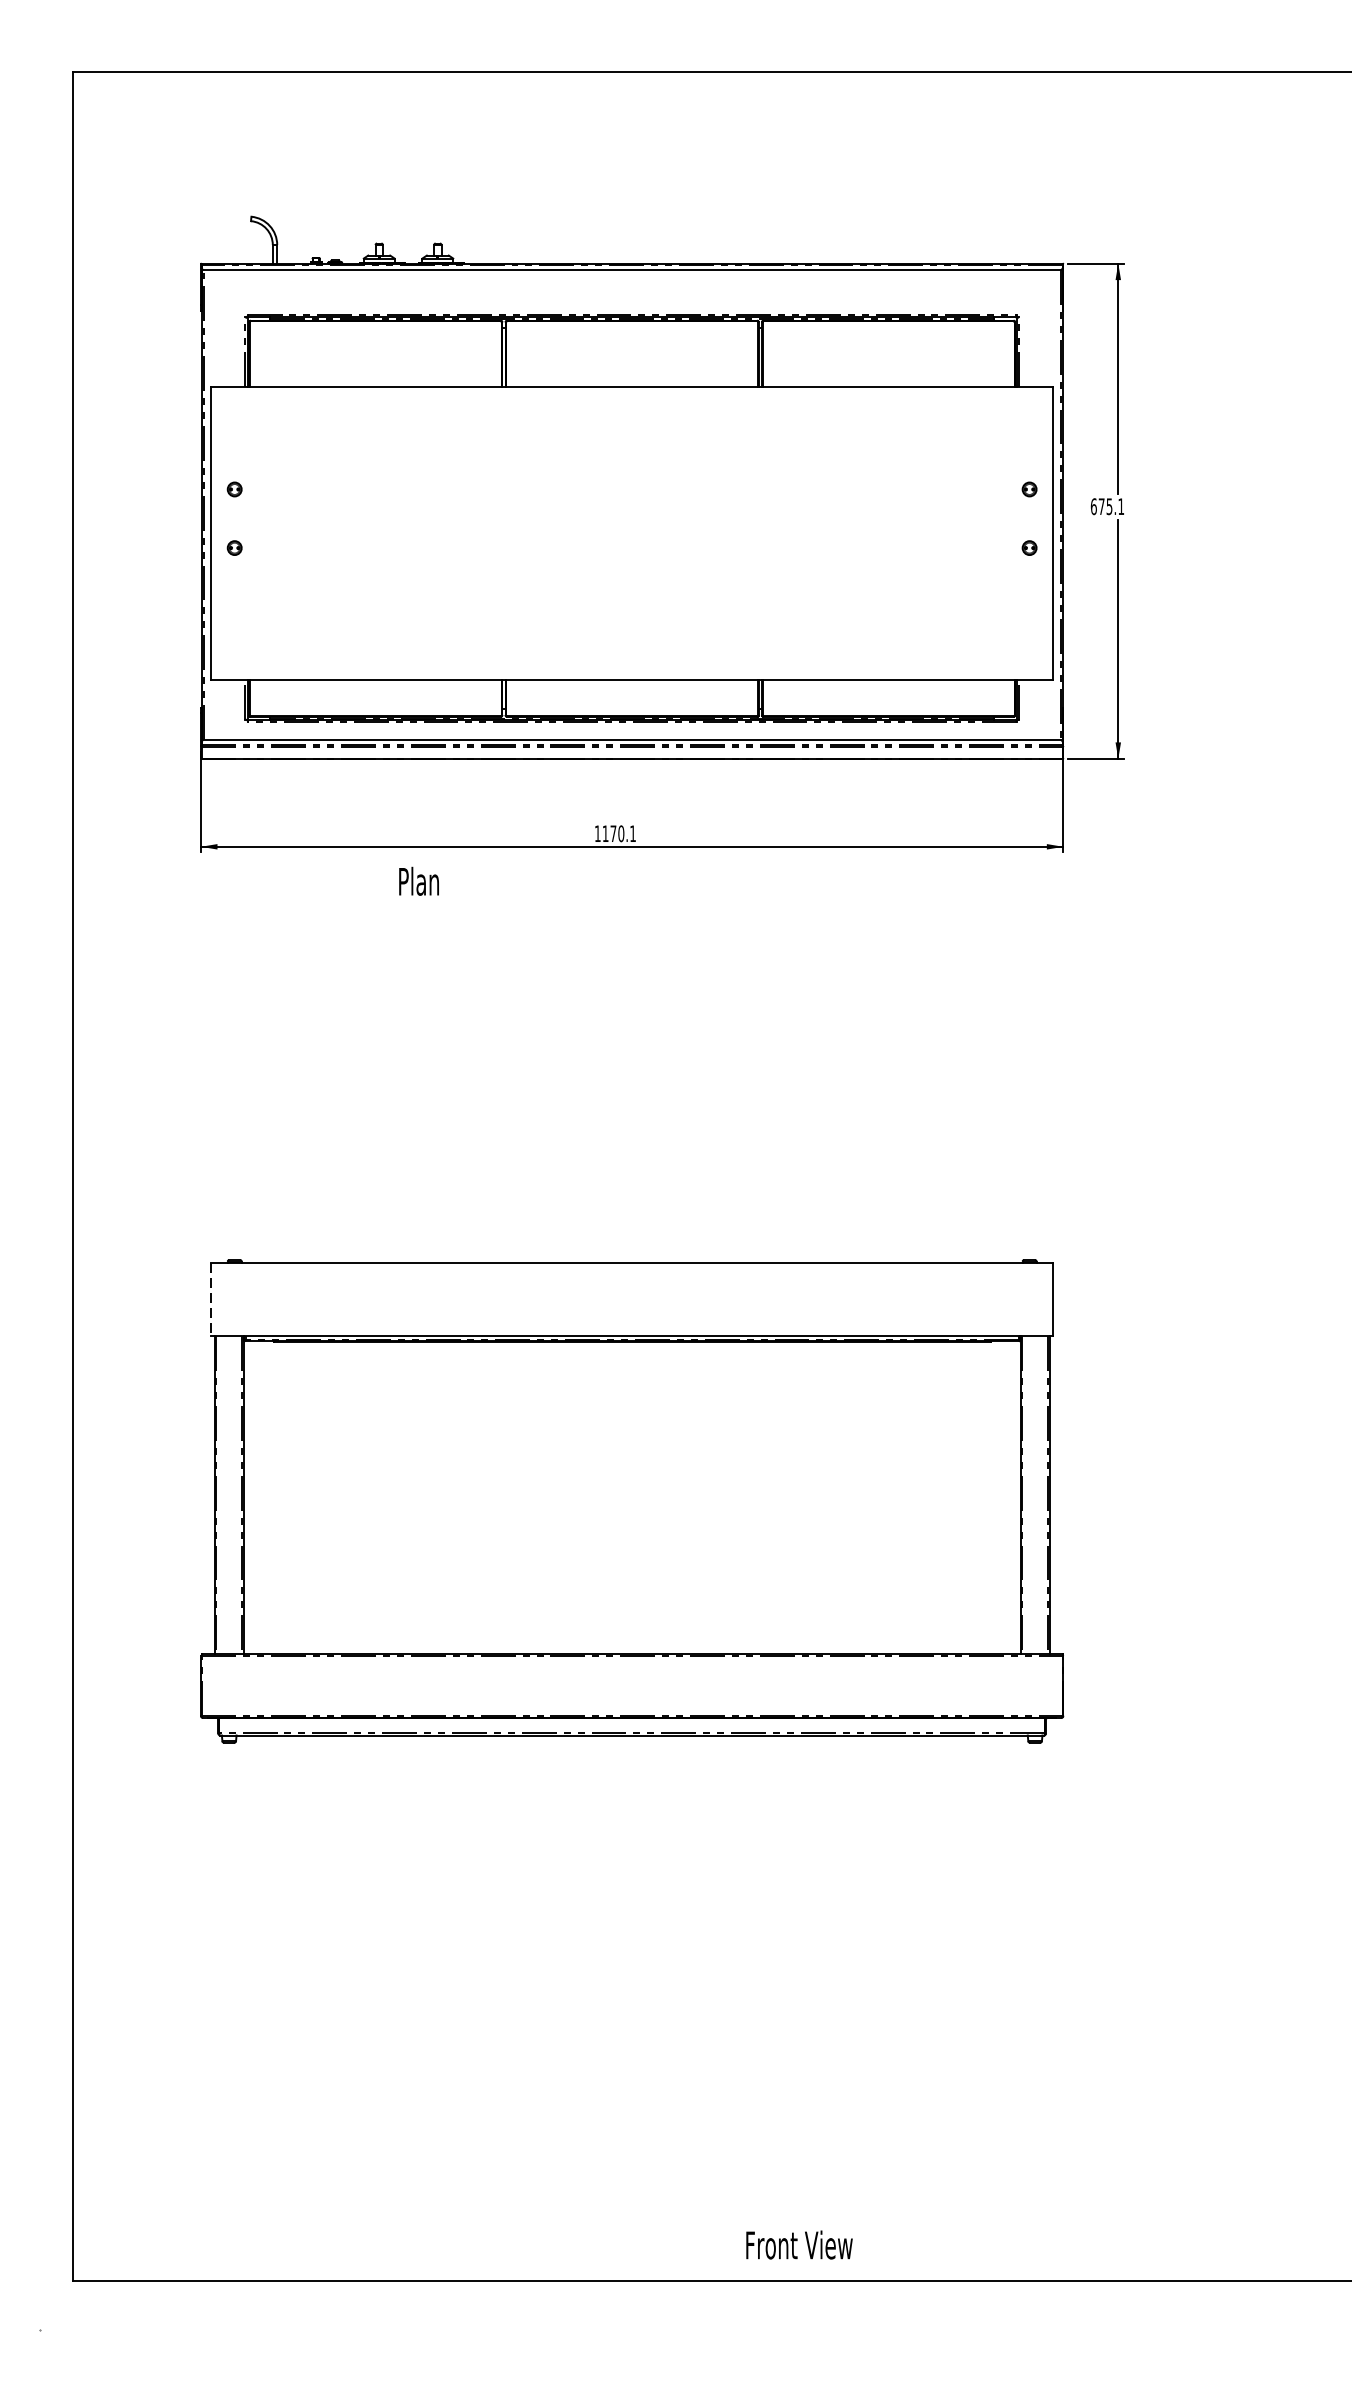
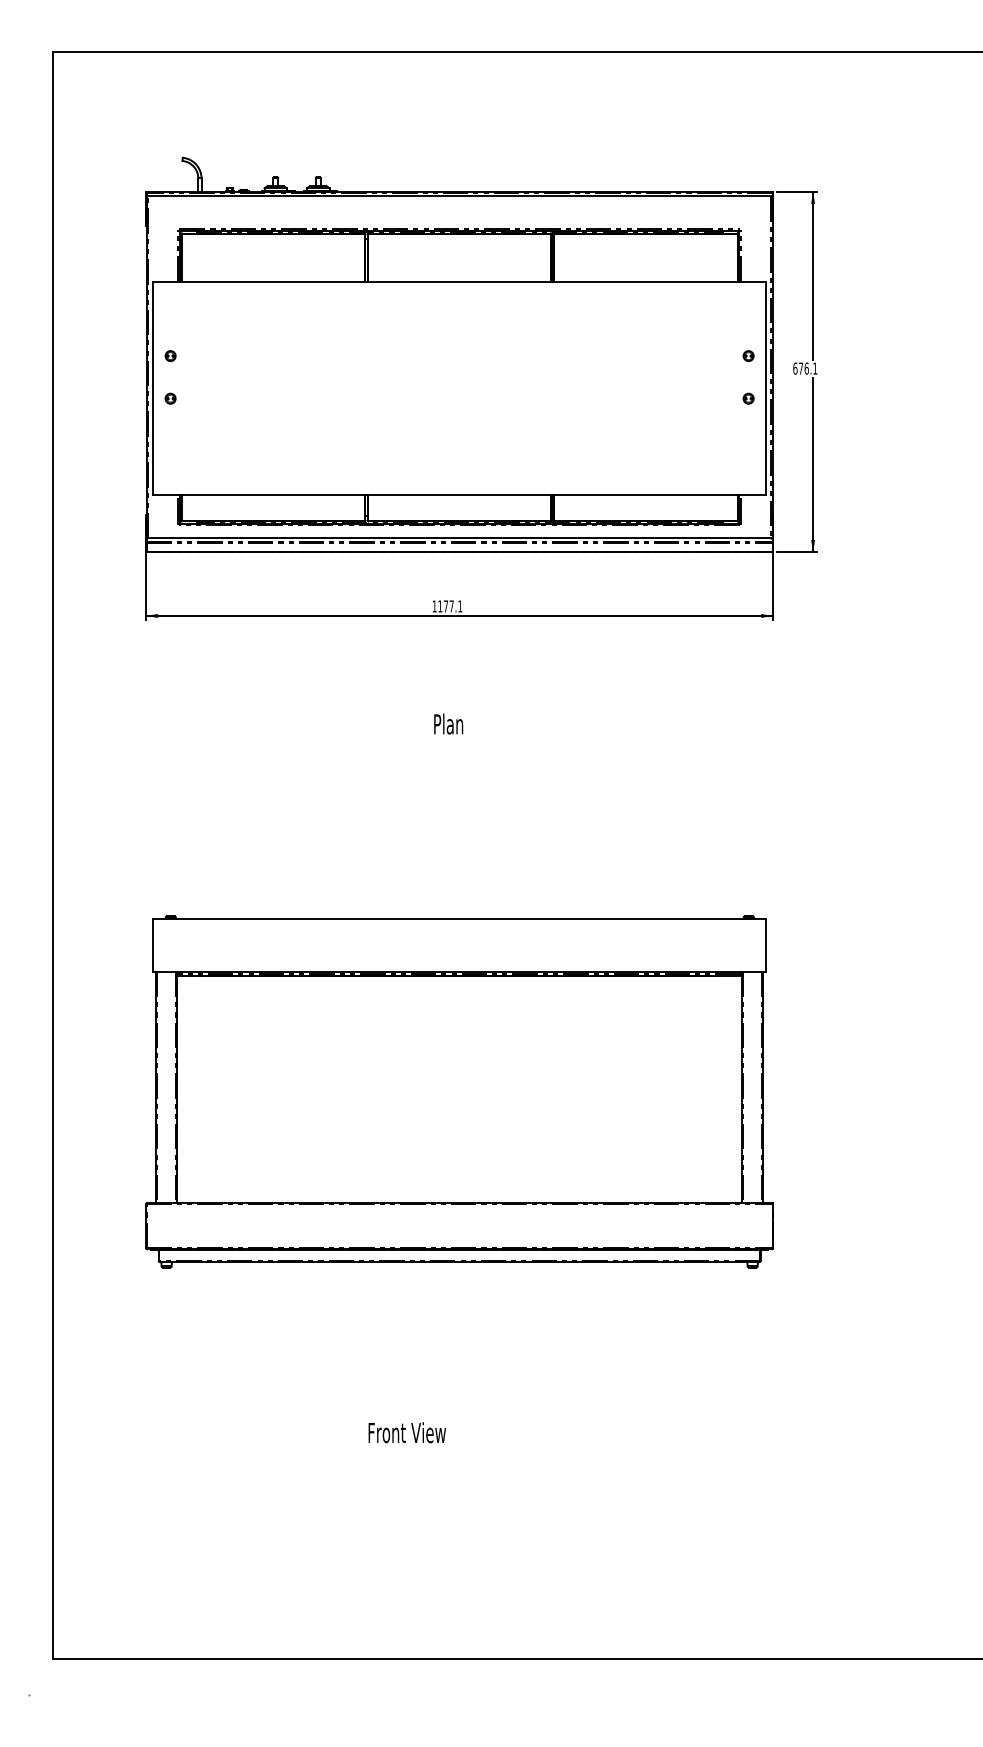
text: (1109, 506) -> (806, 368), 675.1 -> 676.1
text: (620, 833) -> (451, 606), 1170.1 -> 1177.1
text: (418, 880) -> (448, 723), moved
line: (211, 1300) -> (153, 945), dashed -> solid
text: (798, 2244) -> (406, 1432), moved

